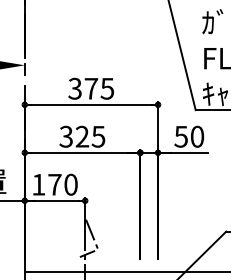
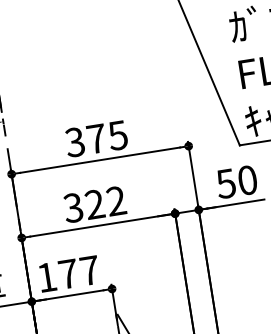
text: (98, 136) -> (116, 200), 325 -> 322
text: (70, 184) -> (89, 270), 170 -> 177

